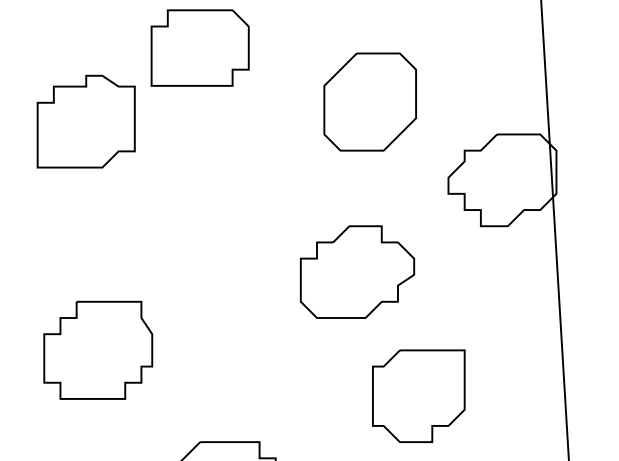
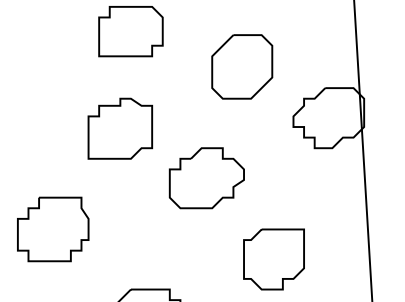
part: (86, 121) -> (120, 128), moved
part: (356, 272) -> (206, 178), moved
part: (98, 350) -> (53, 229), moved

